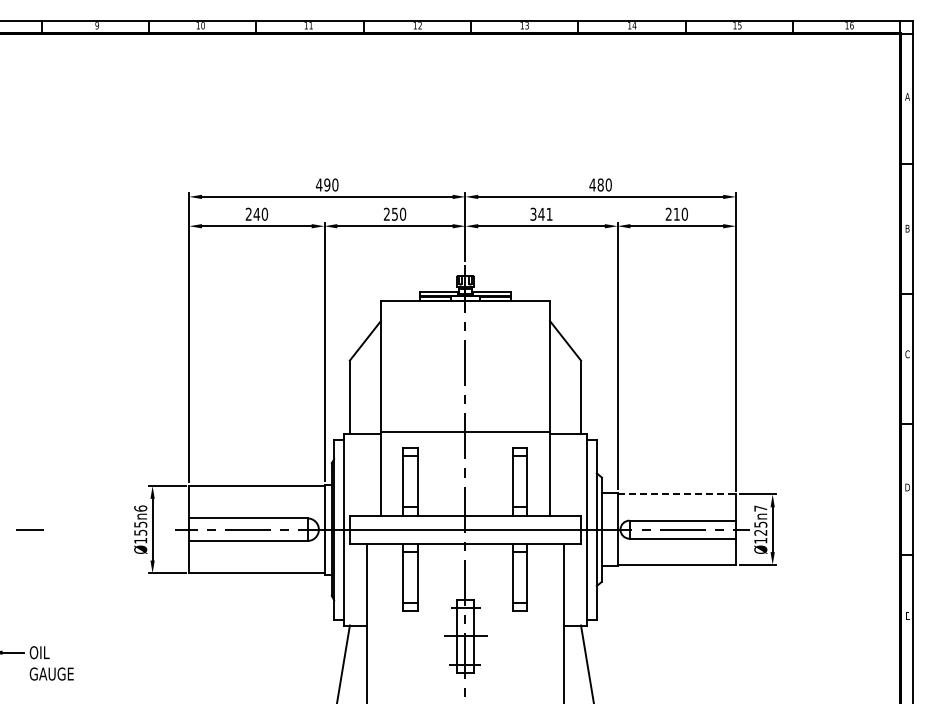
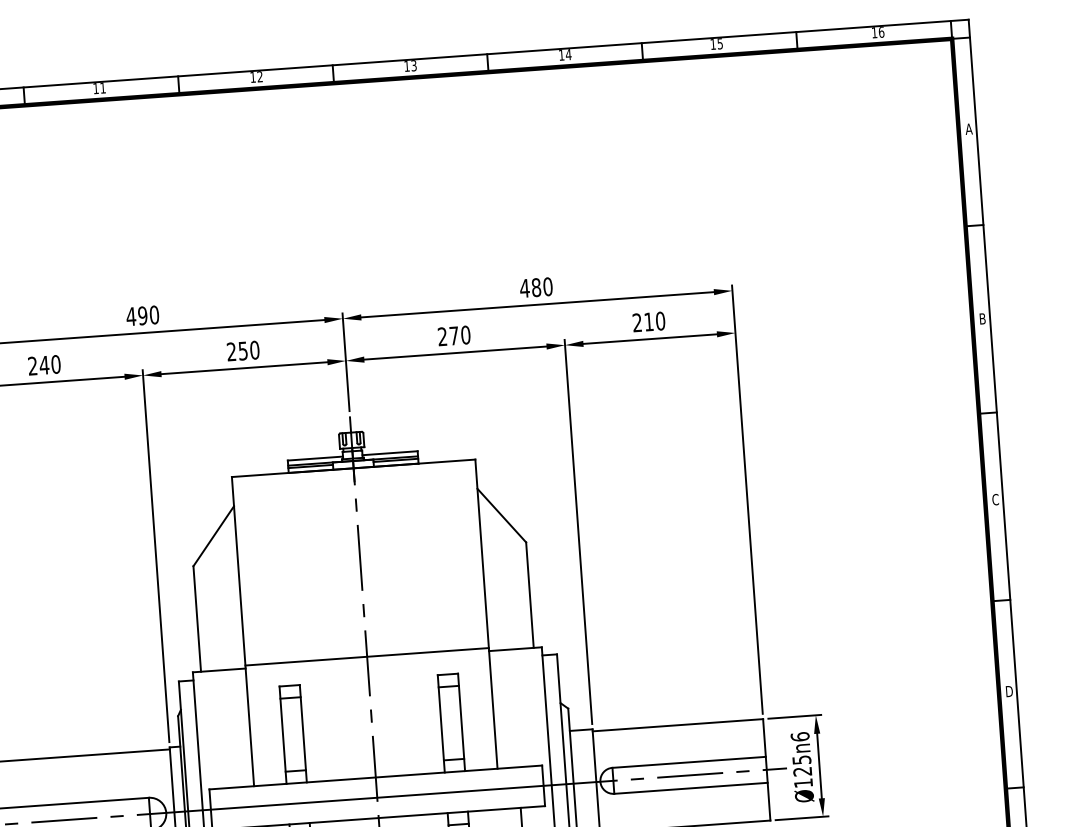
text: (541, 213) -> (454, 334), 341 -> 270
line: (677, 494) -> (678, 725), dashed -> solid
text: (760, 508) -> (799, 736), Ø125n7 -> Ø125n6

